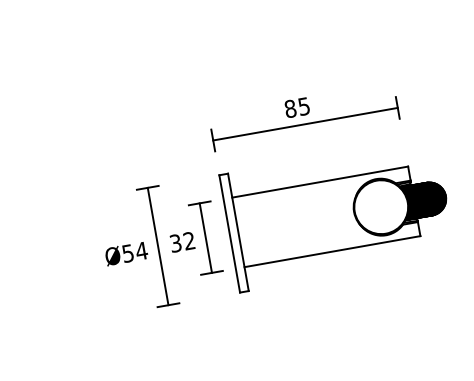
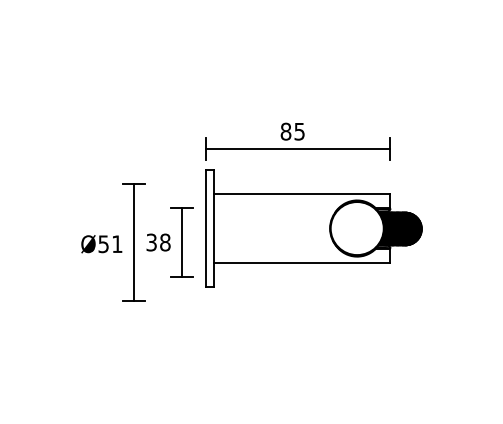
part: (337, 214) -> (313, 228), moved
text: (189, 240) -> (165, 242), 32 -> 38
text: (140, 250) -> (116, 243), Ø54 -> Ø51

